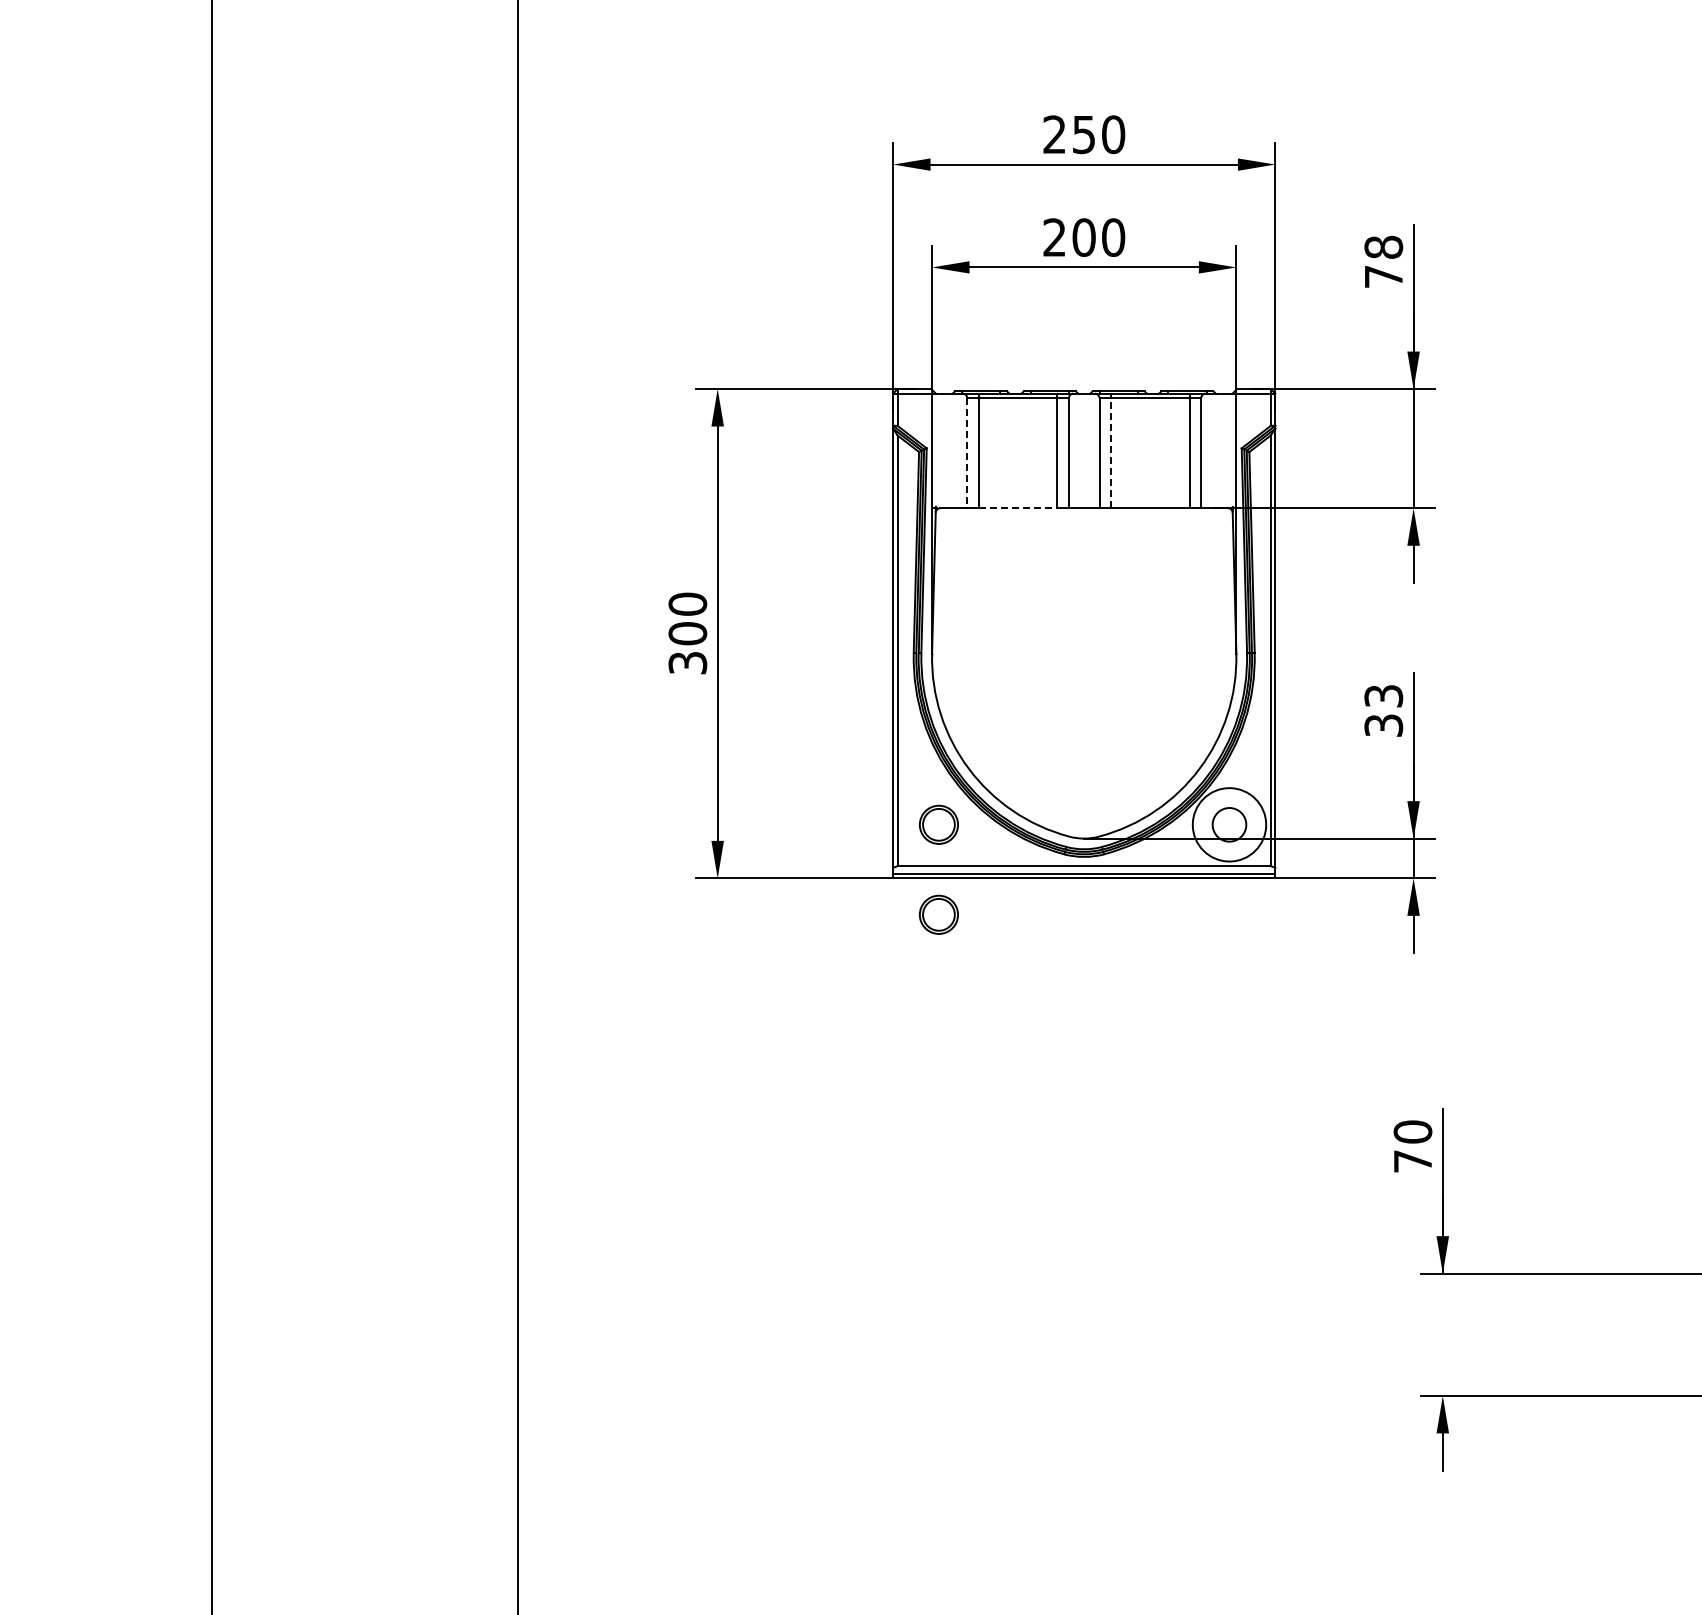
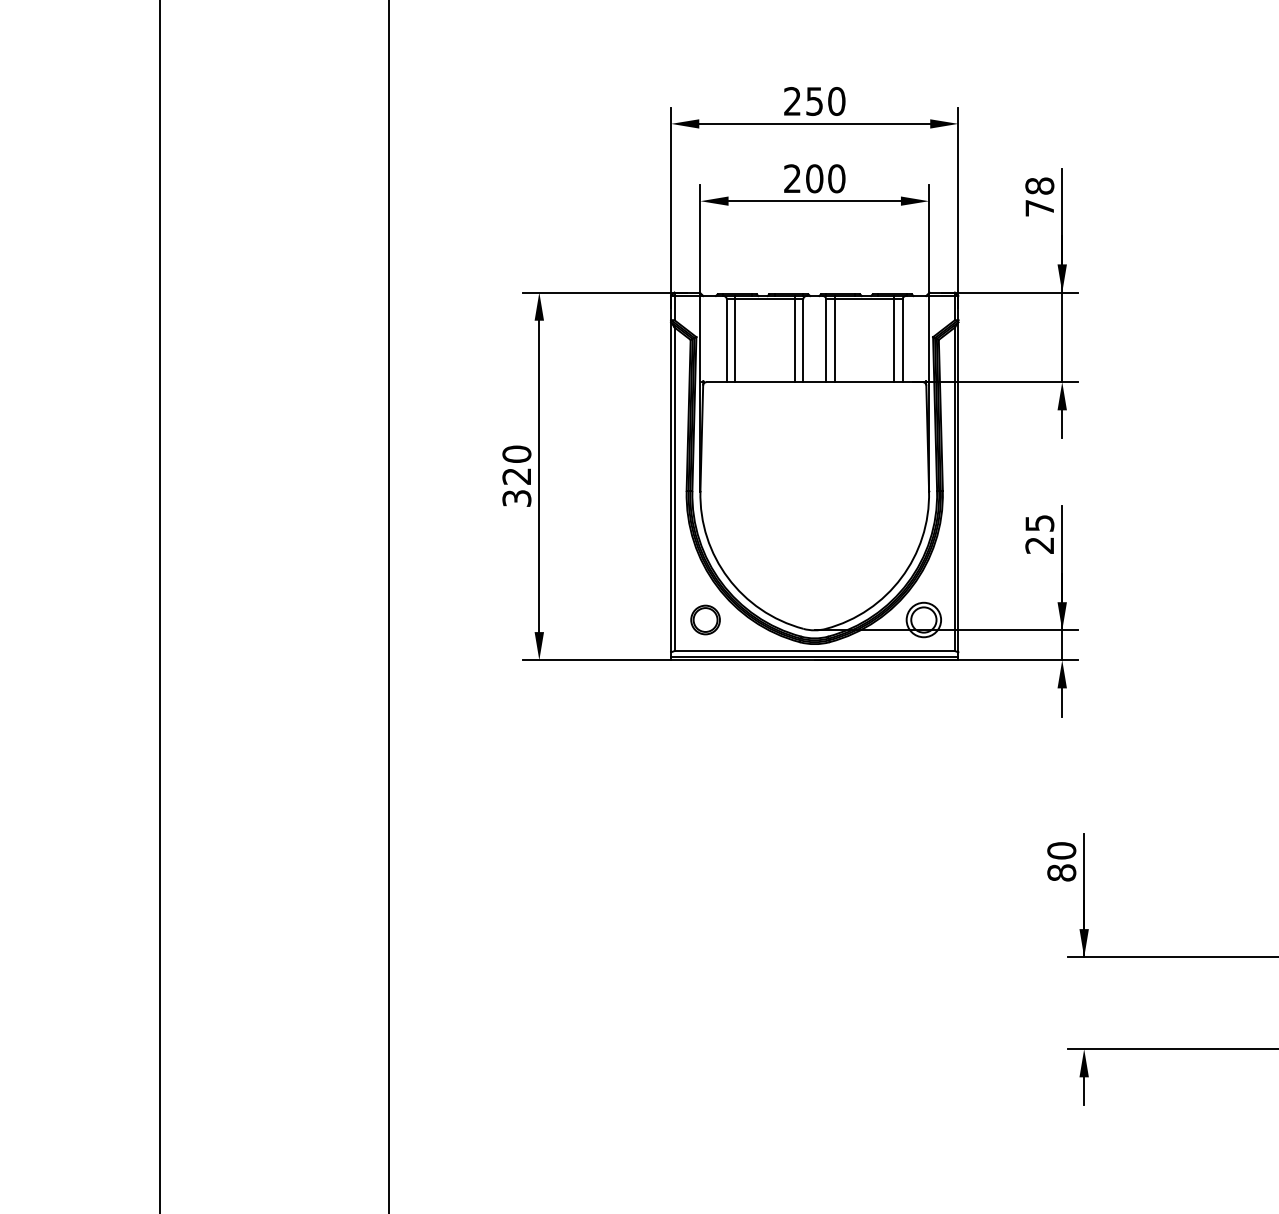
line: (1110, 452) -> (834, 340), dashed -> solid
line: (967, 453) -> (727, 341), dashed -> solid
line: (1018, 508) -> (765, 382), dashed -> solid
text: (687, 633) -> (516, 476), 300 -> 320
text: (1383, 710) -> (1039, 534), 33 -> 25
circle: (1229, 824) -> (923, 619), size x0.62
part: (938, 914) -> (705, 687), removed
text: (1412, 1160) -> (1061, 872), 70 -> 80

